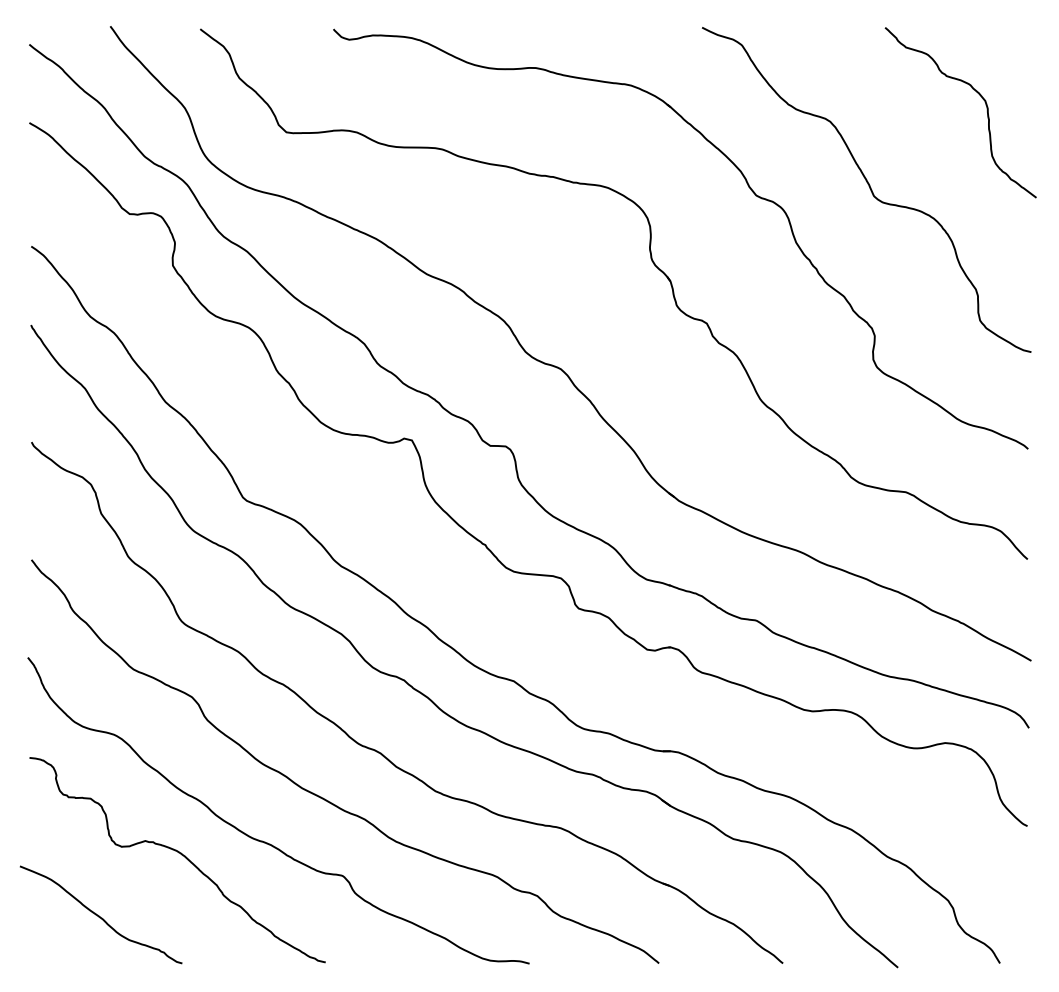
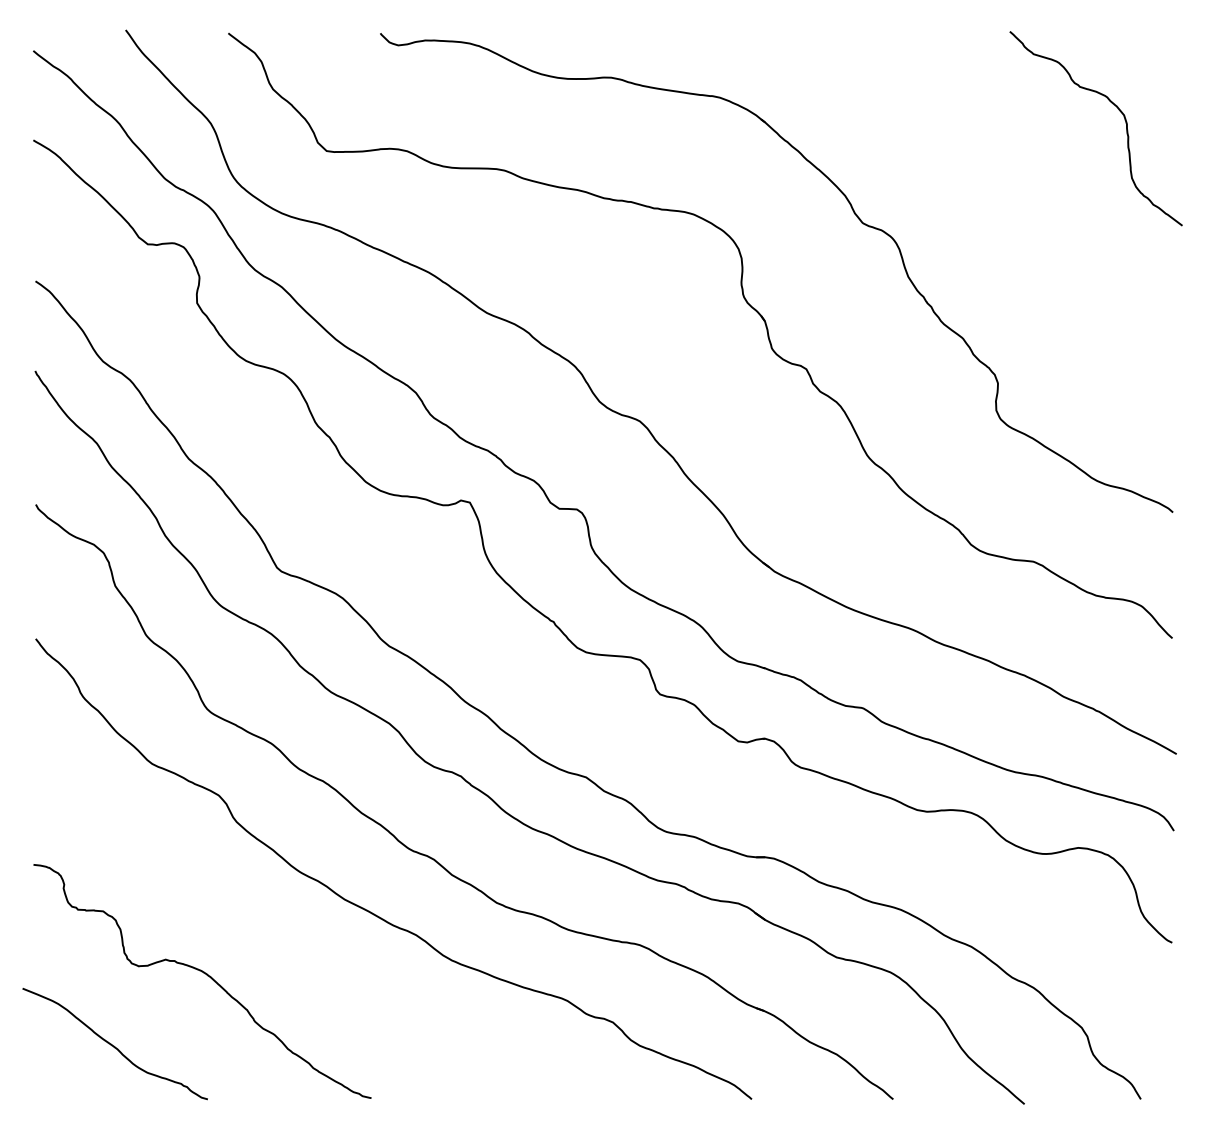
curve: (869, 187) -> (991, 214), removed
curve: (267, 842) -> (305, 961), removed

